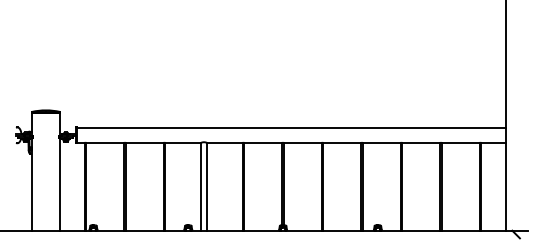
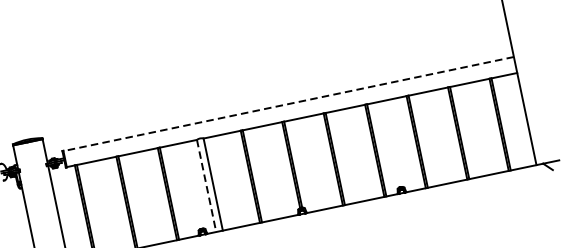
line: (291, 127) -> (288, 103), solid -> dashed
line: (200, 186) -> (206, 185), solid -> dashed

